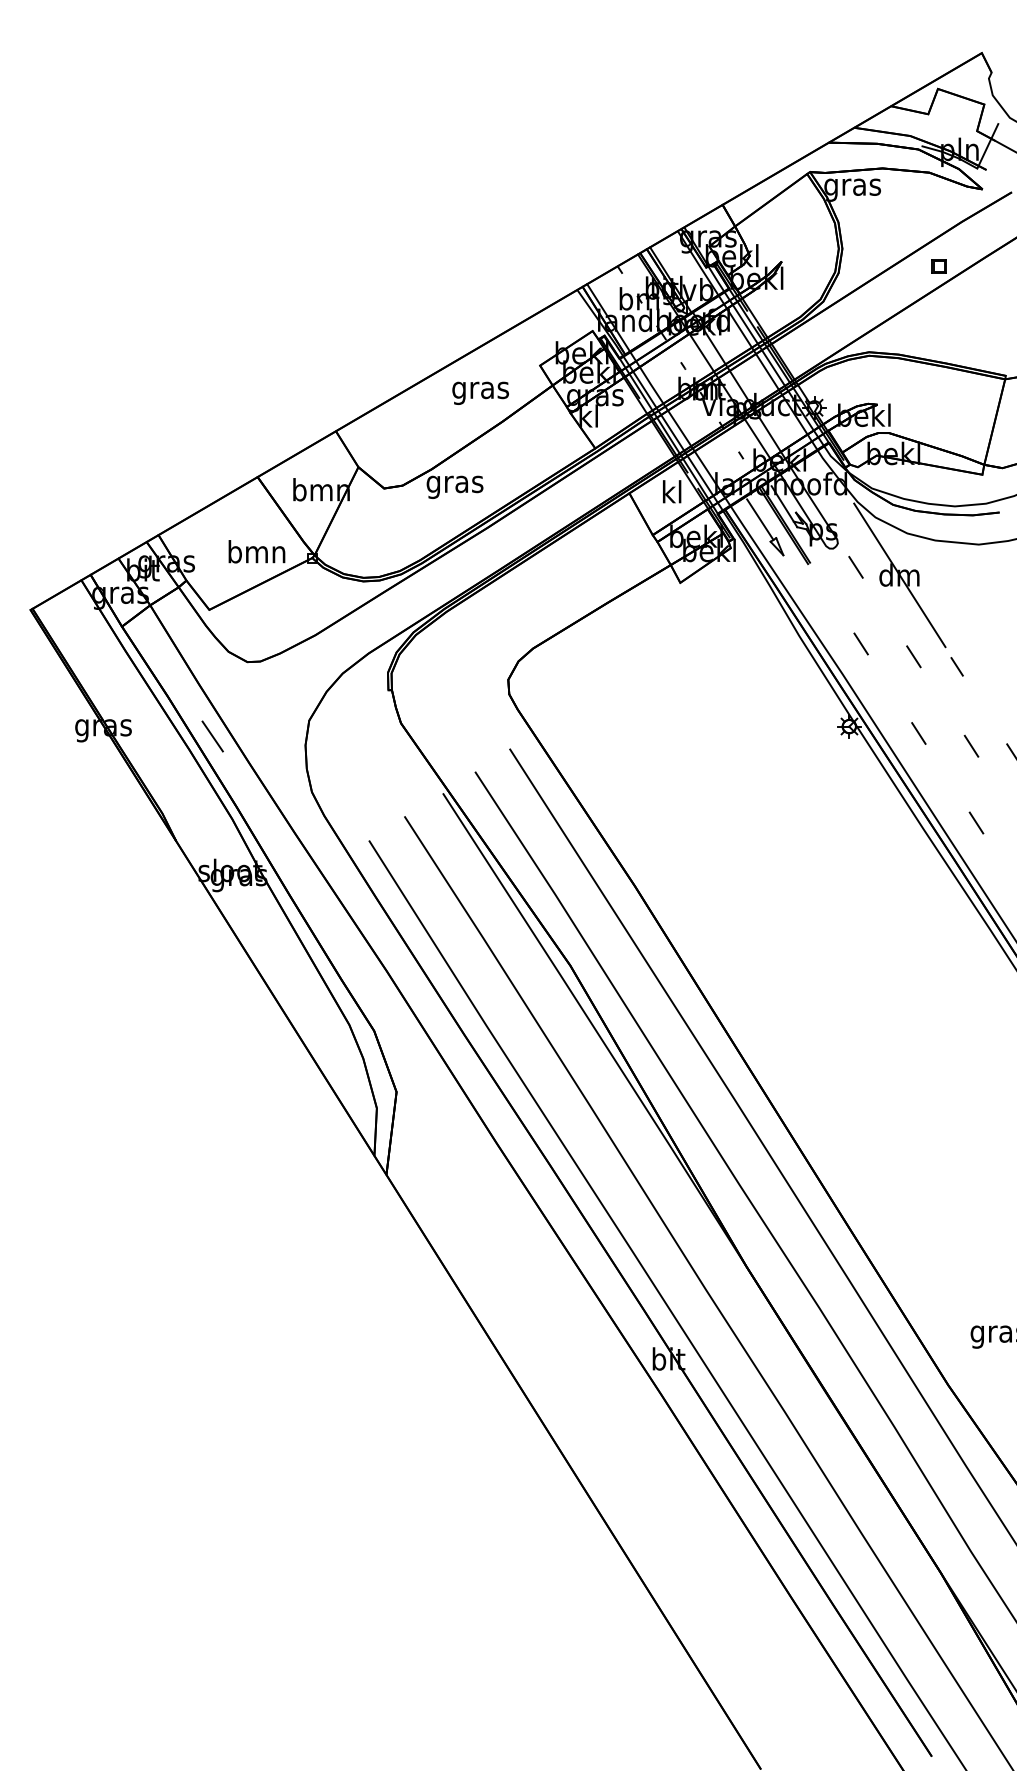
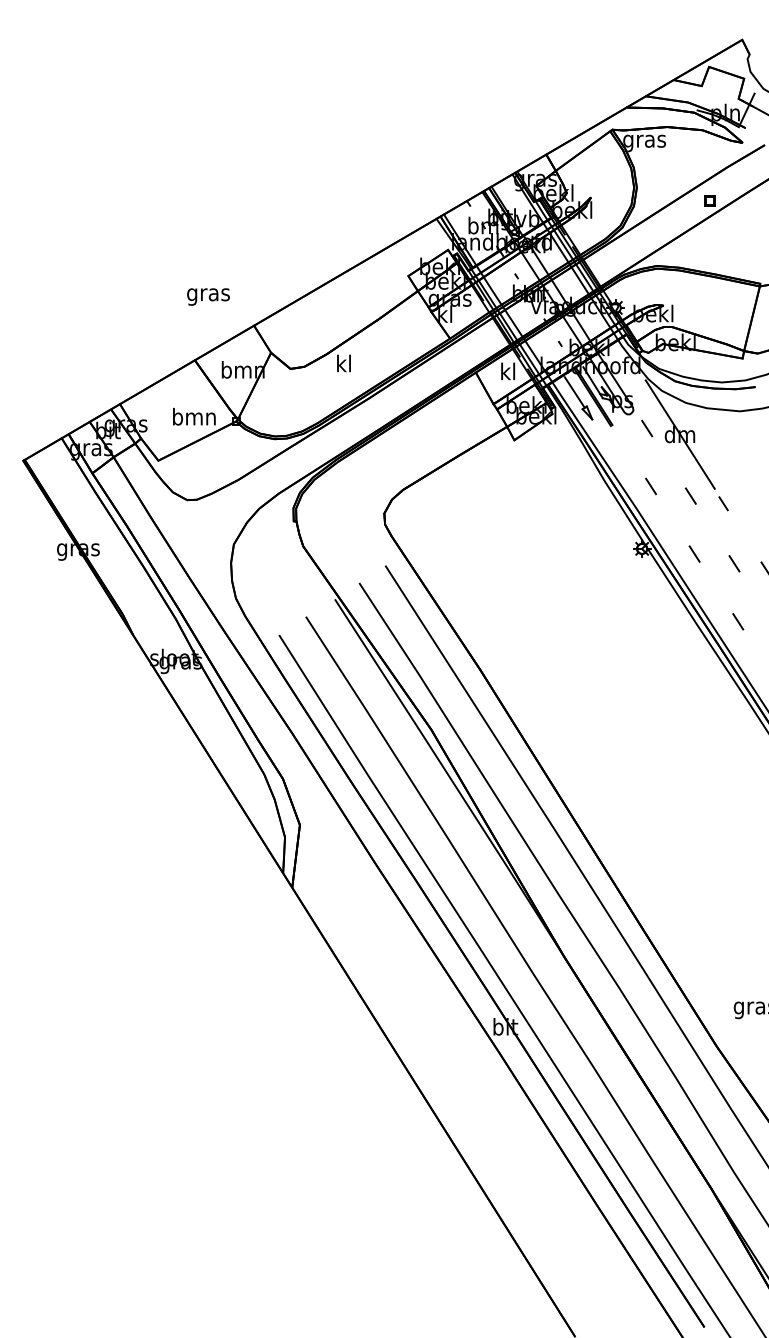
text: (480, 392) -> (208, 296), moved
text: (454, 483) -> (343, 365), gras -> kl
line: (212, 736) -> (160, 556), removed

